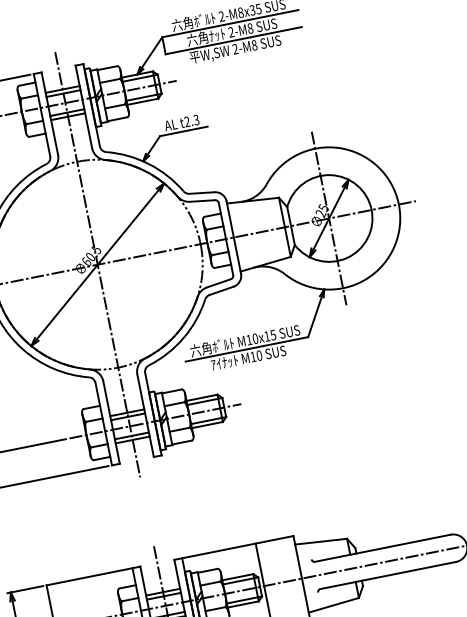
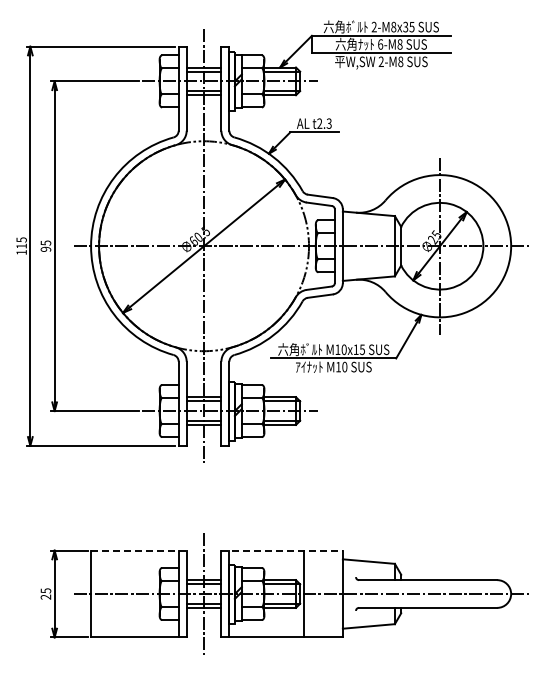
text: (231, 32) -> (380, 44), 2-M8 -> 6-M8
line: (234, 547) -> (282, 550), solid -> dashed
line: (93, 575) -> (138, 550), solid -> dashed

